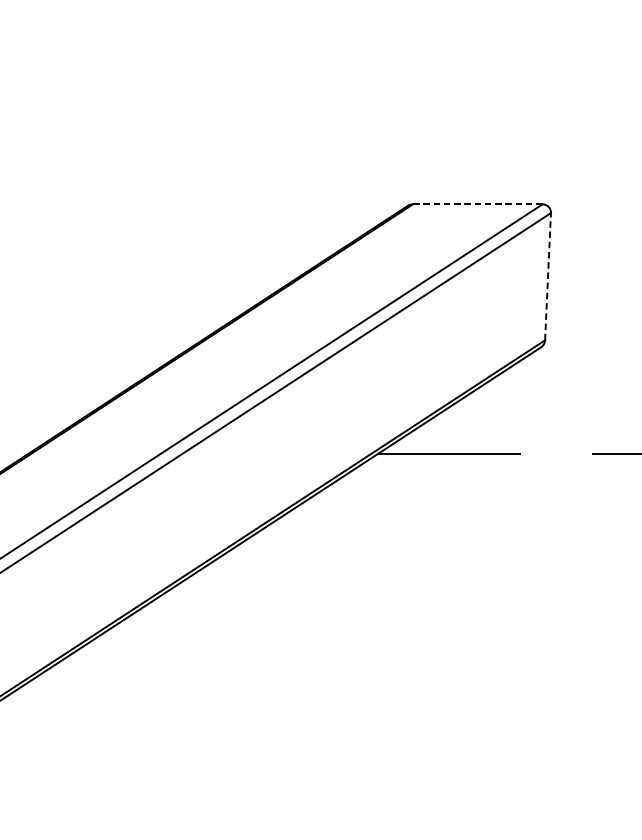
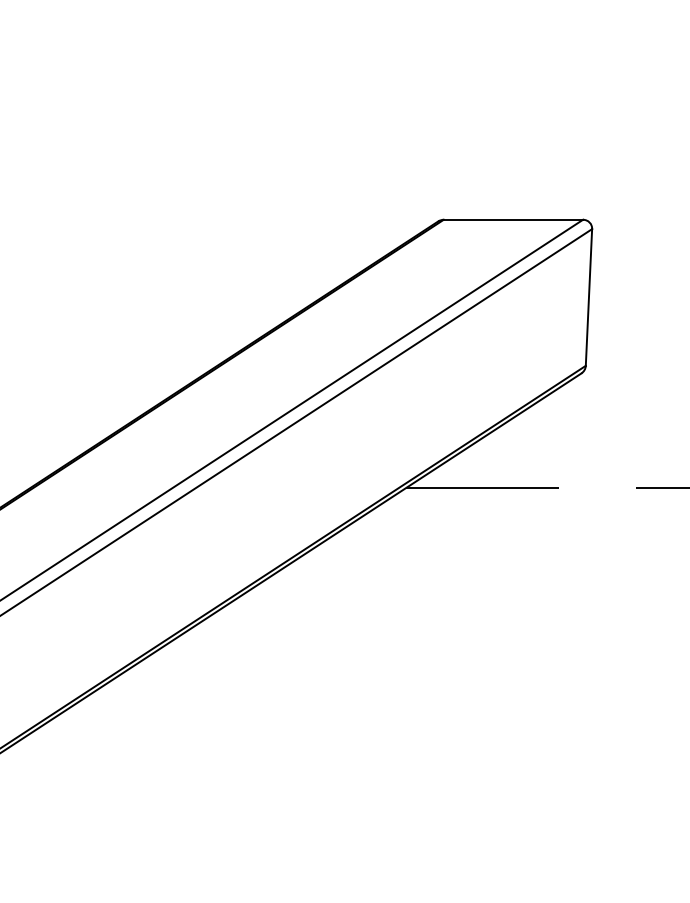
line: (477, 204) -> (513, 219), dashed -> solid
line: (547, 275) -> (588, 296), dashed -> solid

